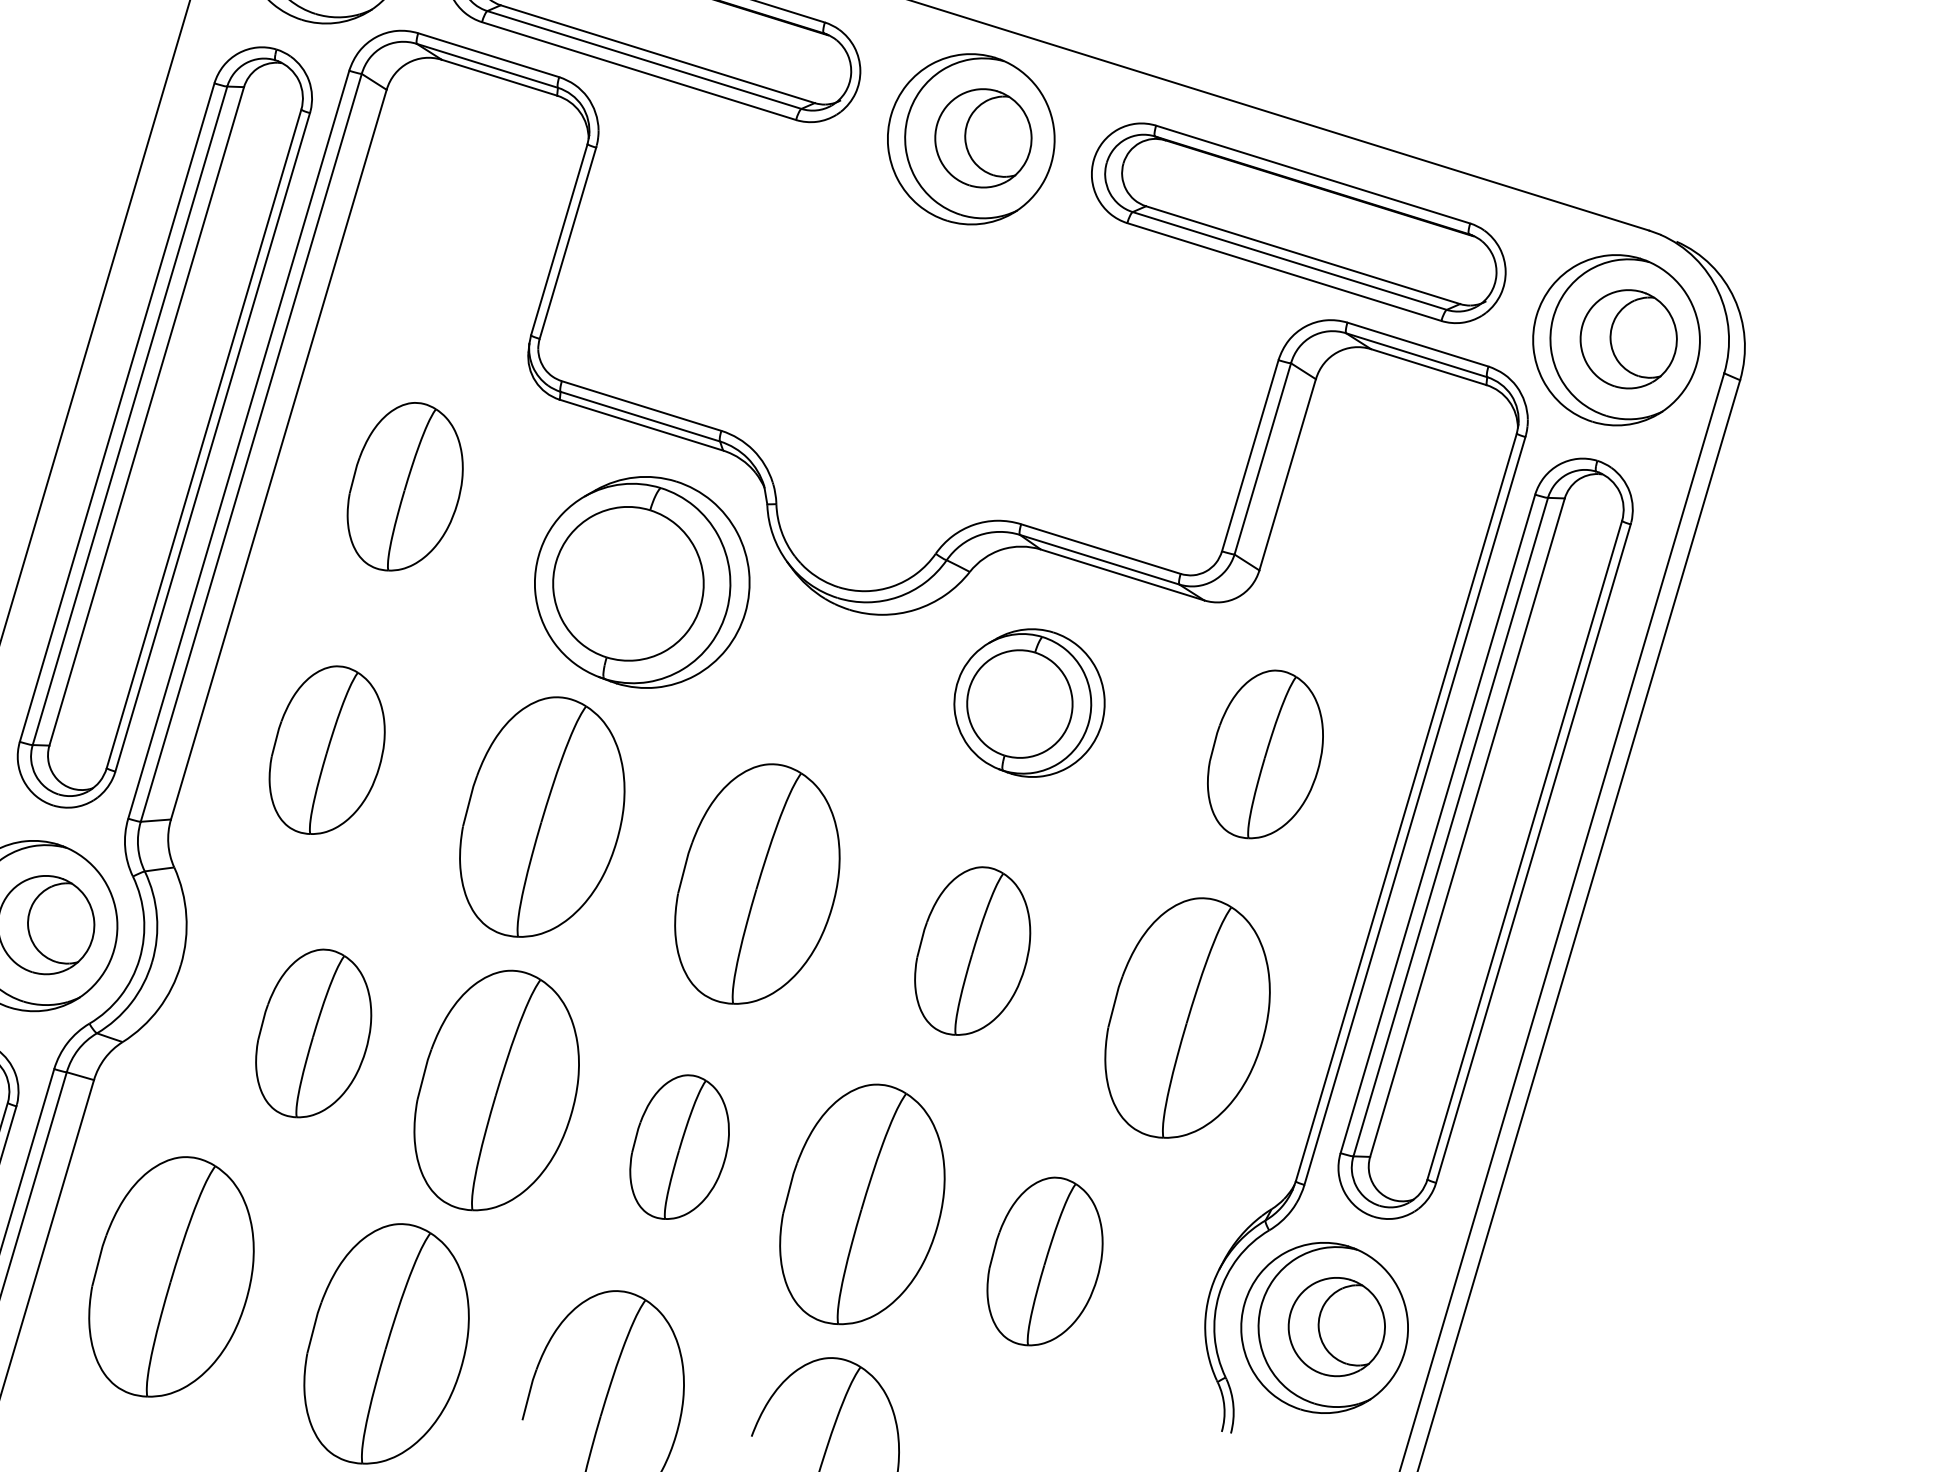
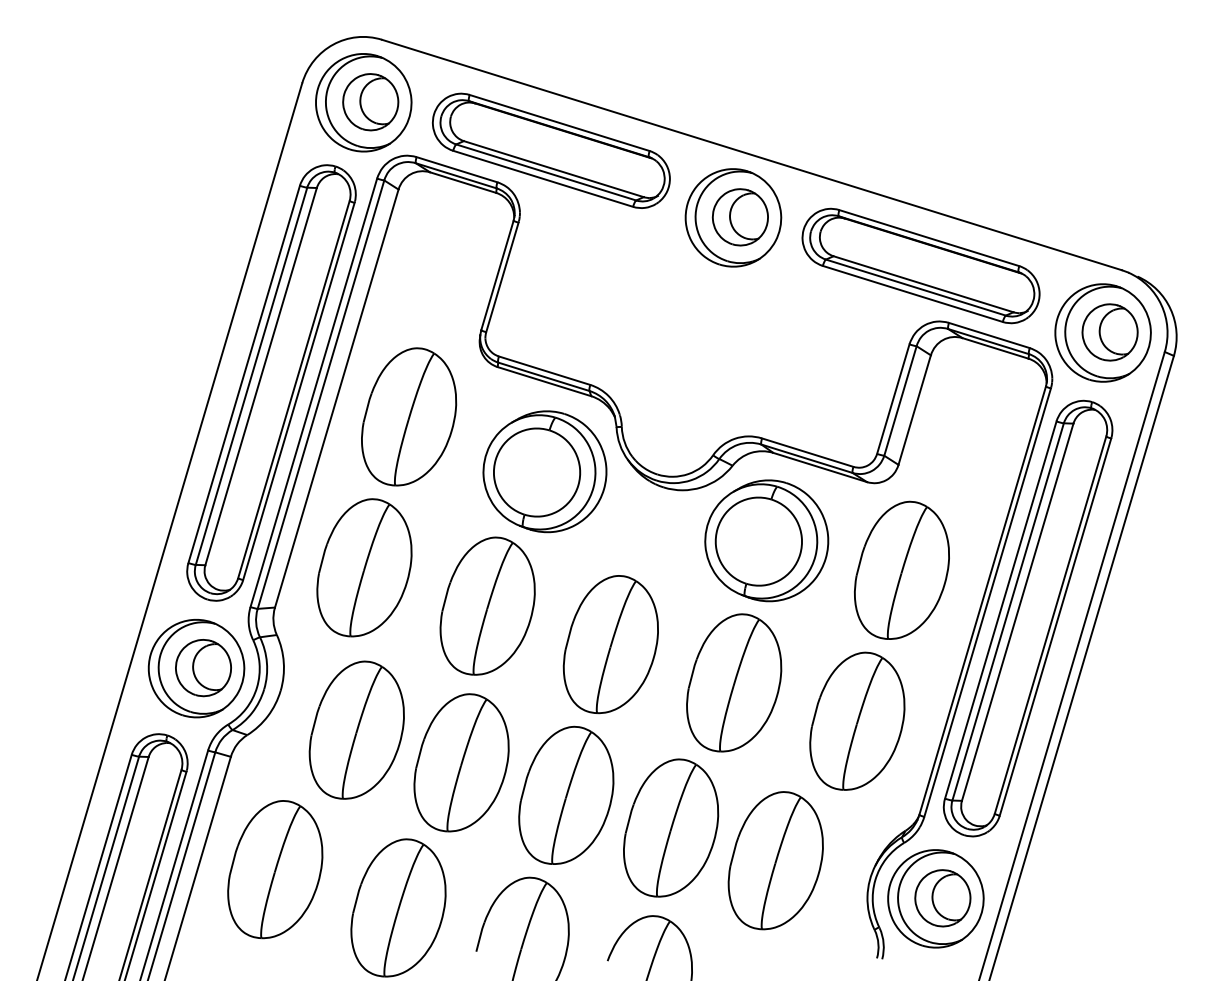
part: (405, 485) -> (409, 416), size x1.43
part: (1028, 702) -> (766, 540), size x1.43
part: (327, 749) -> (364, 567), size x1.43
part: (1264, 753) -> (901, 569), size x1.43
part: (973, 950) -> (734, 682), size x1.43
part: (313, 1032) -> (356, 729), size x1.43
part: (679, 1145) -> (566, 794), size x1.67
part: (1044, 1261) -> (775, 860), size x1.43

